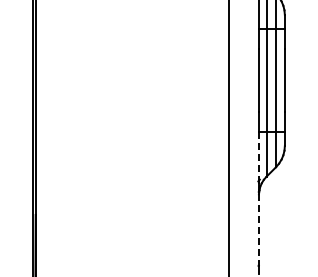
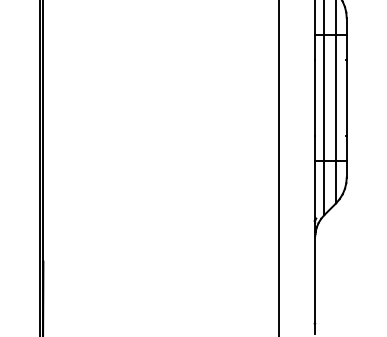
line: (258, 157) -> (314, 191), dashed -> solid
line: (258, 230) -> (314, 280), dashed -> solid

